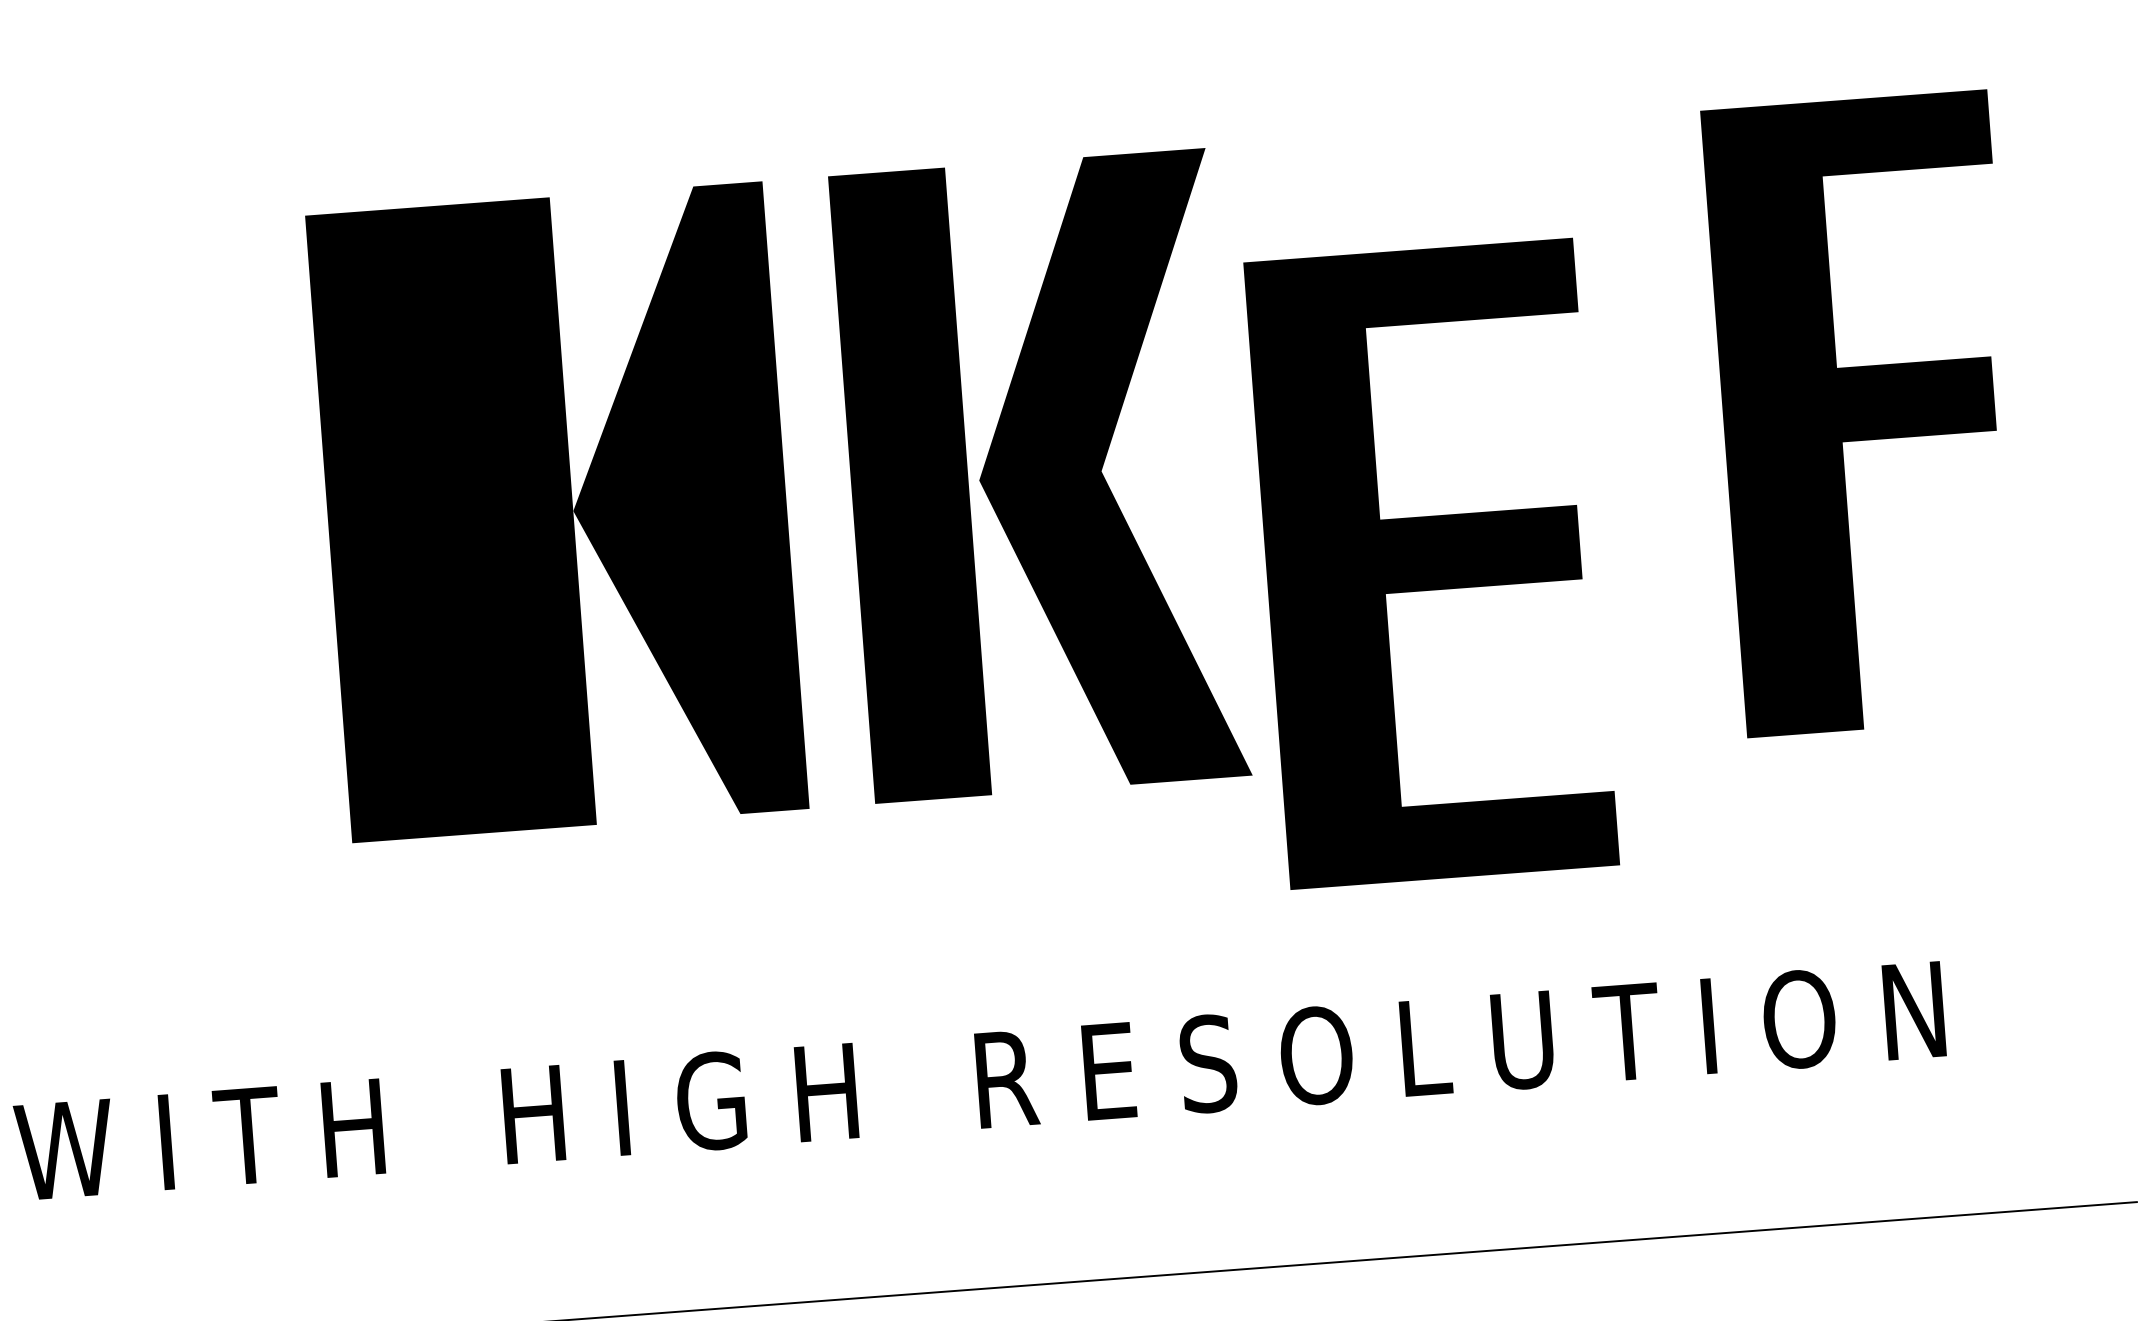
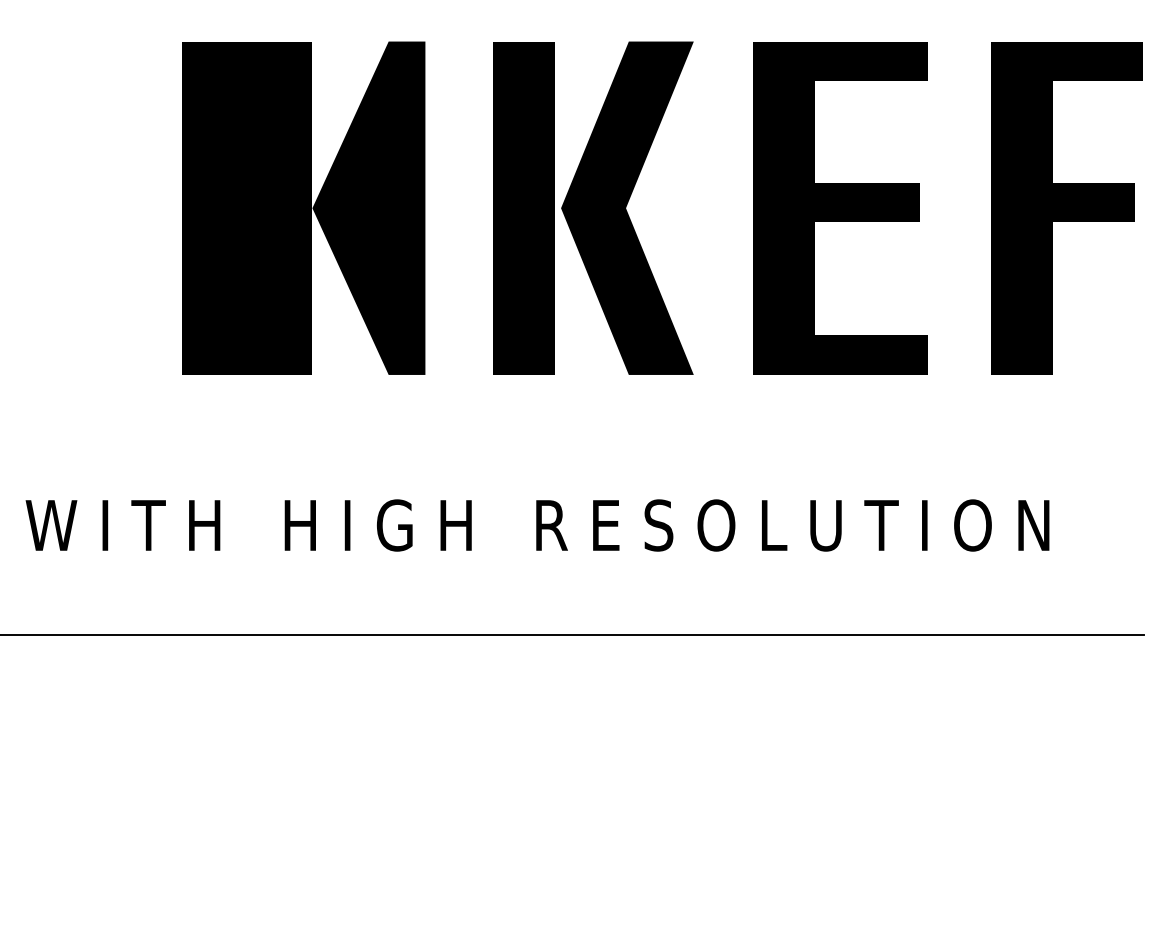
part: (1866, 414) -> (1066, 208), moved
part: (556, 510) -> (303, 207), moved
part: (1431, 564) -> (840, 208), moved

